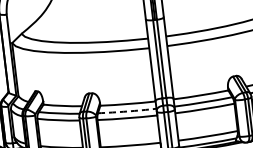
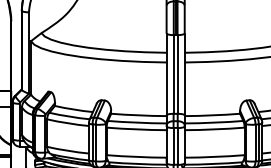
arc: (127, 111) -> (137, 122), dashed -> solid

